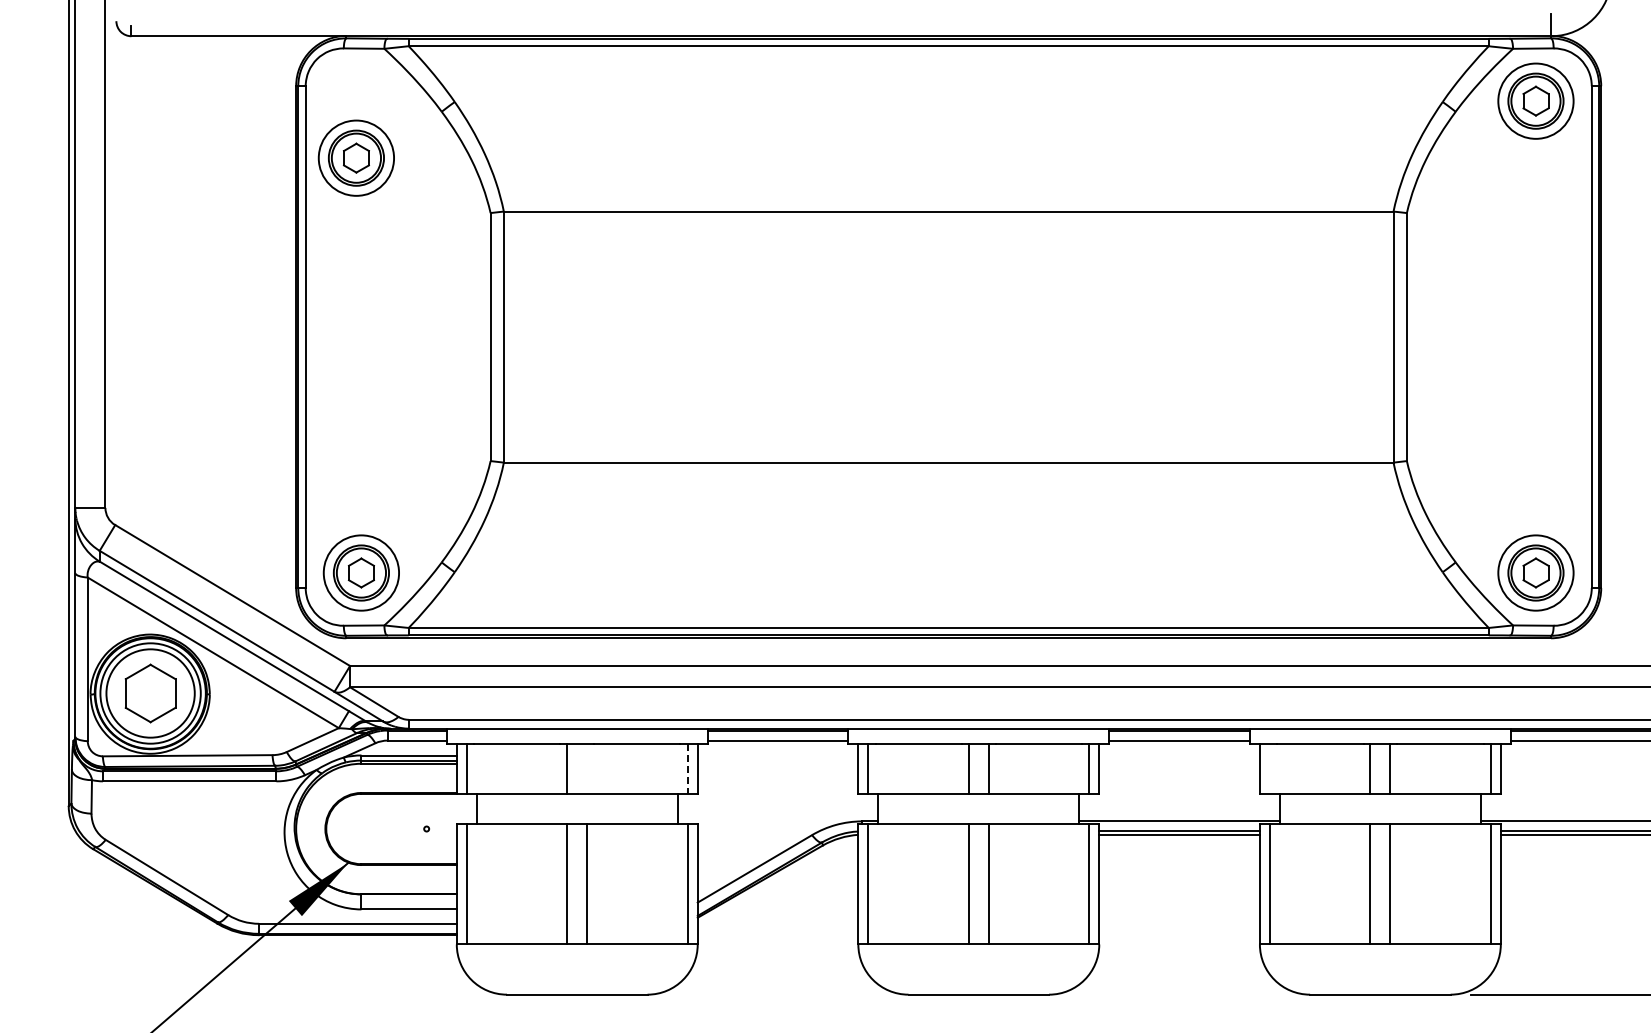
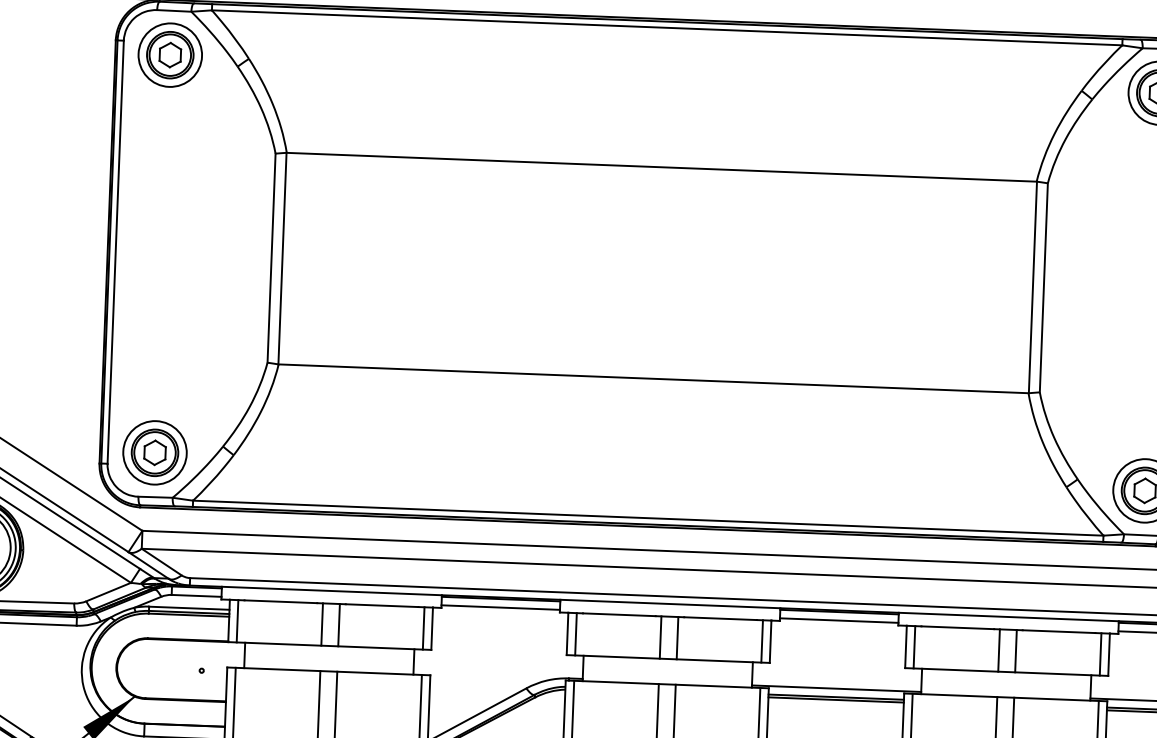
part: (355, 157) -> (169, 54), moved
line: (587, 768) -> (339, 624), added
line: (1269, 768) -> (914, 647), added
line: (687, 769) -> (423, 629), dashed -> solid

